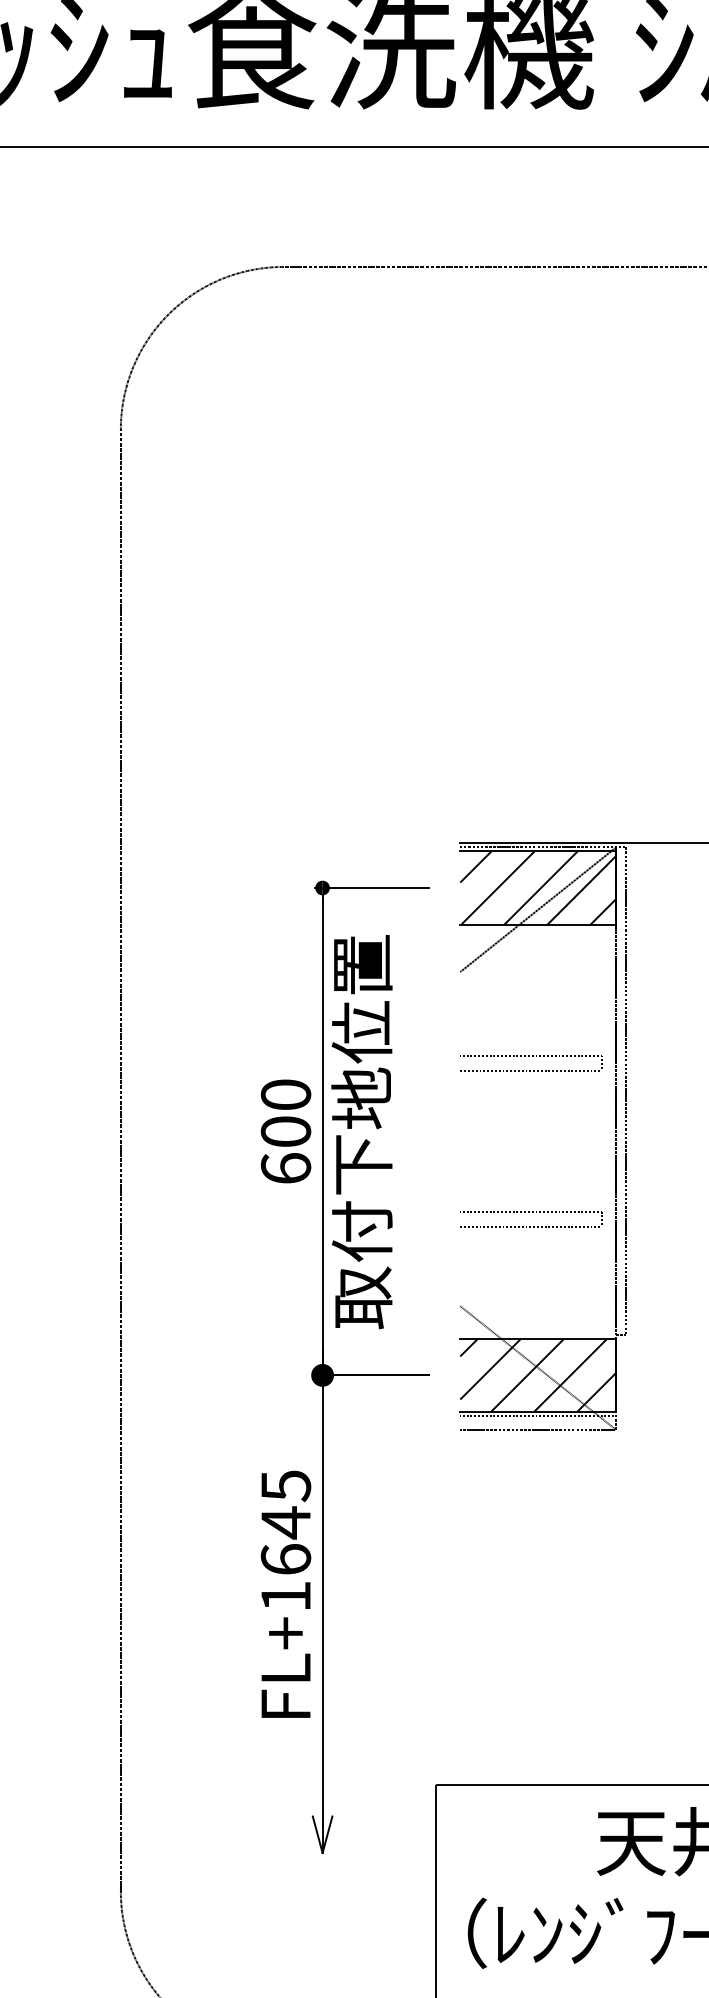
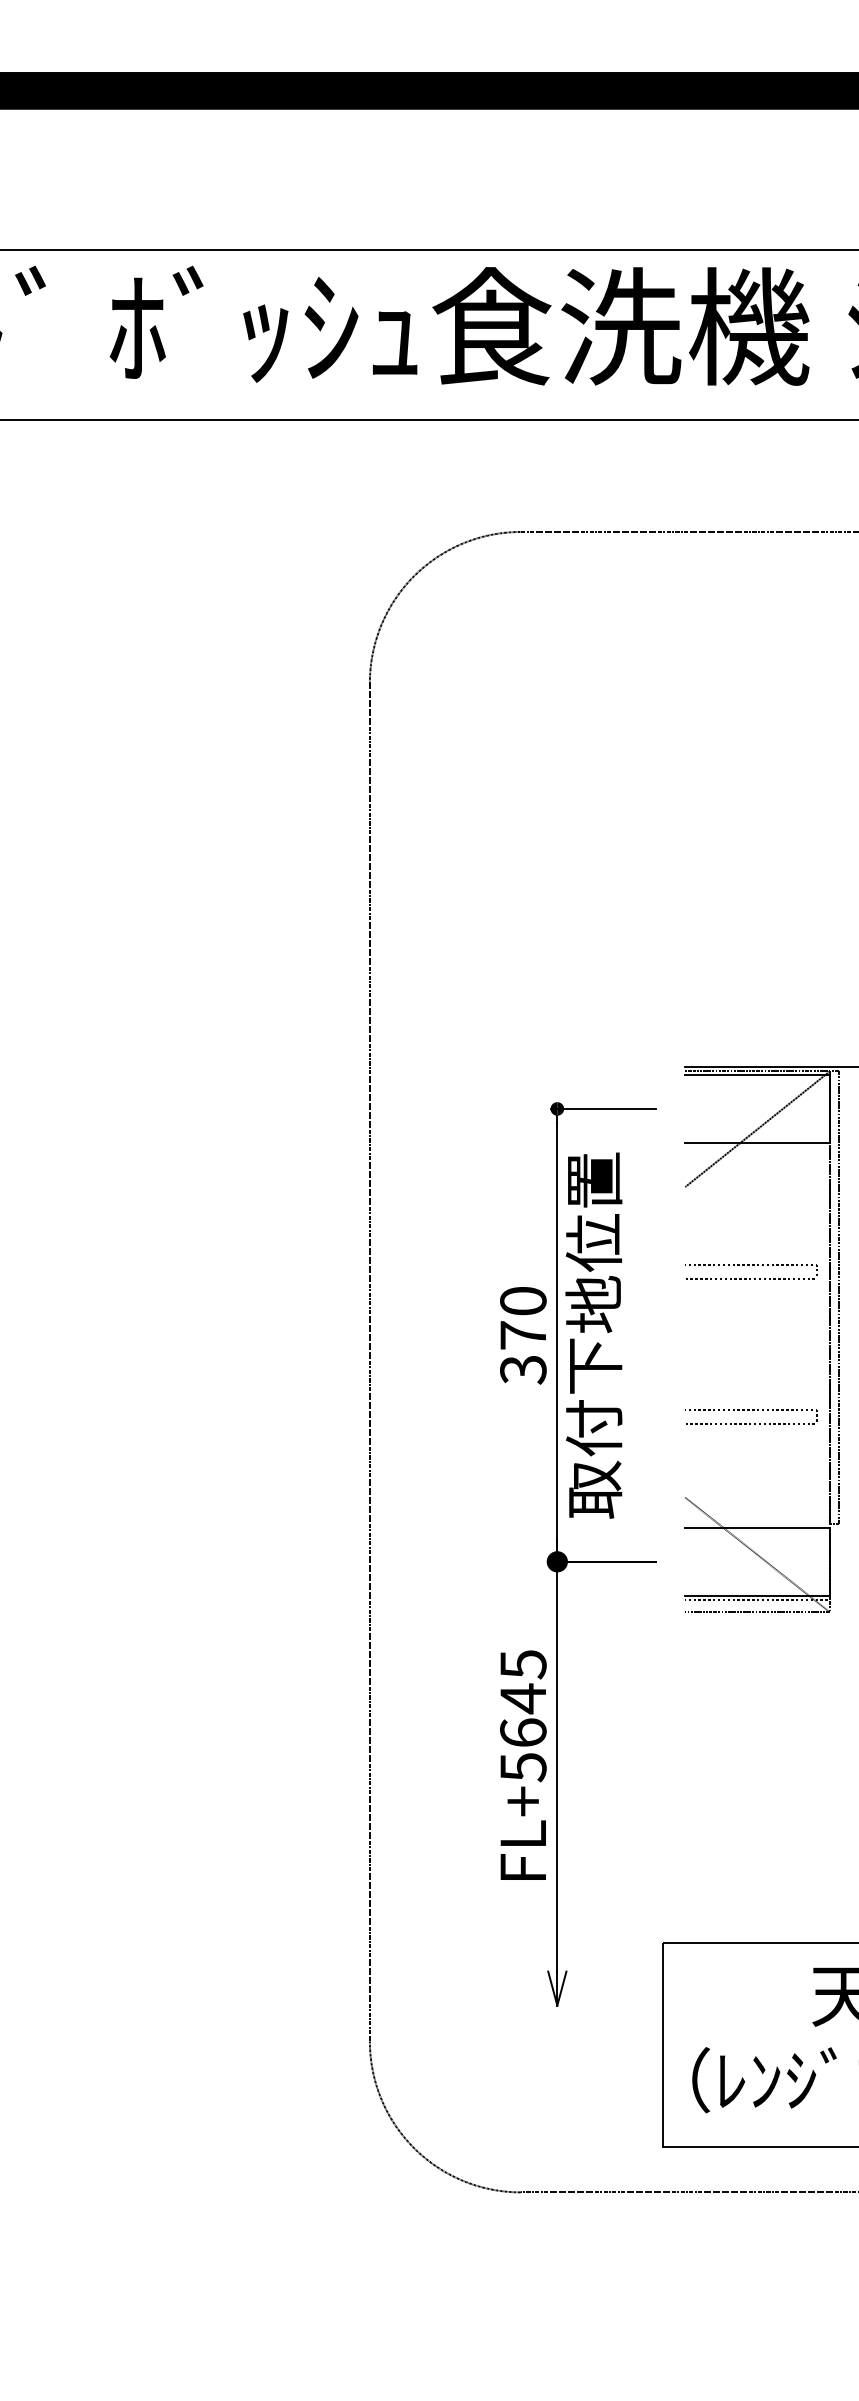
hatch: (538, 887) -> (757, 1108), removed
text: (286, 1150) -> (523, 1352), 600 -> 370
hatch: (538, 1375) -> (757, 1561), removed
text: (286, 1596) -> (523, 1767), FL+1645 -> FL+5645

